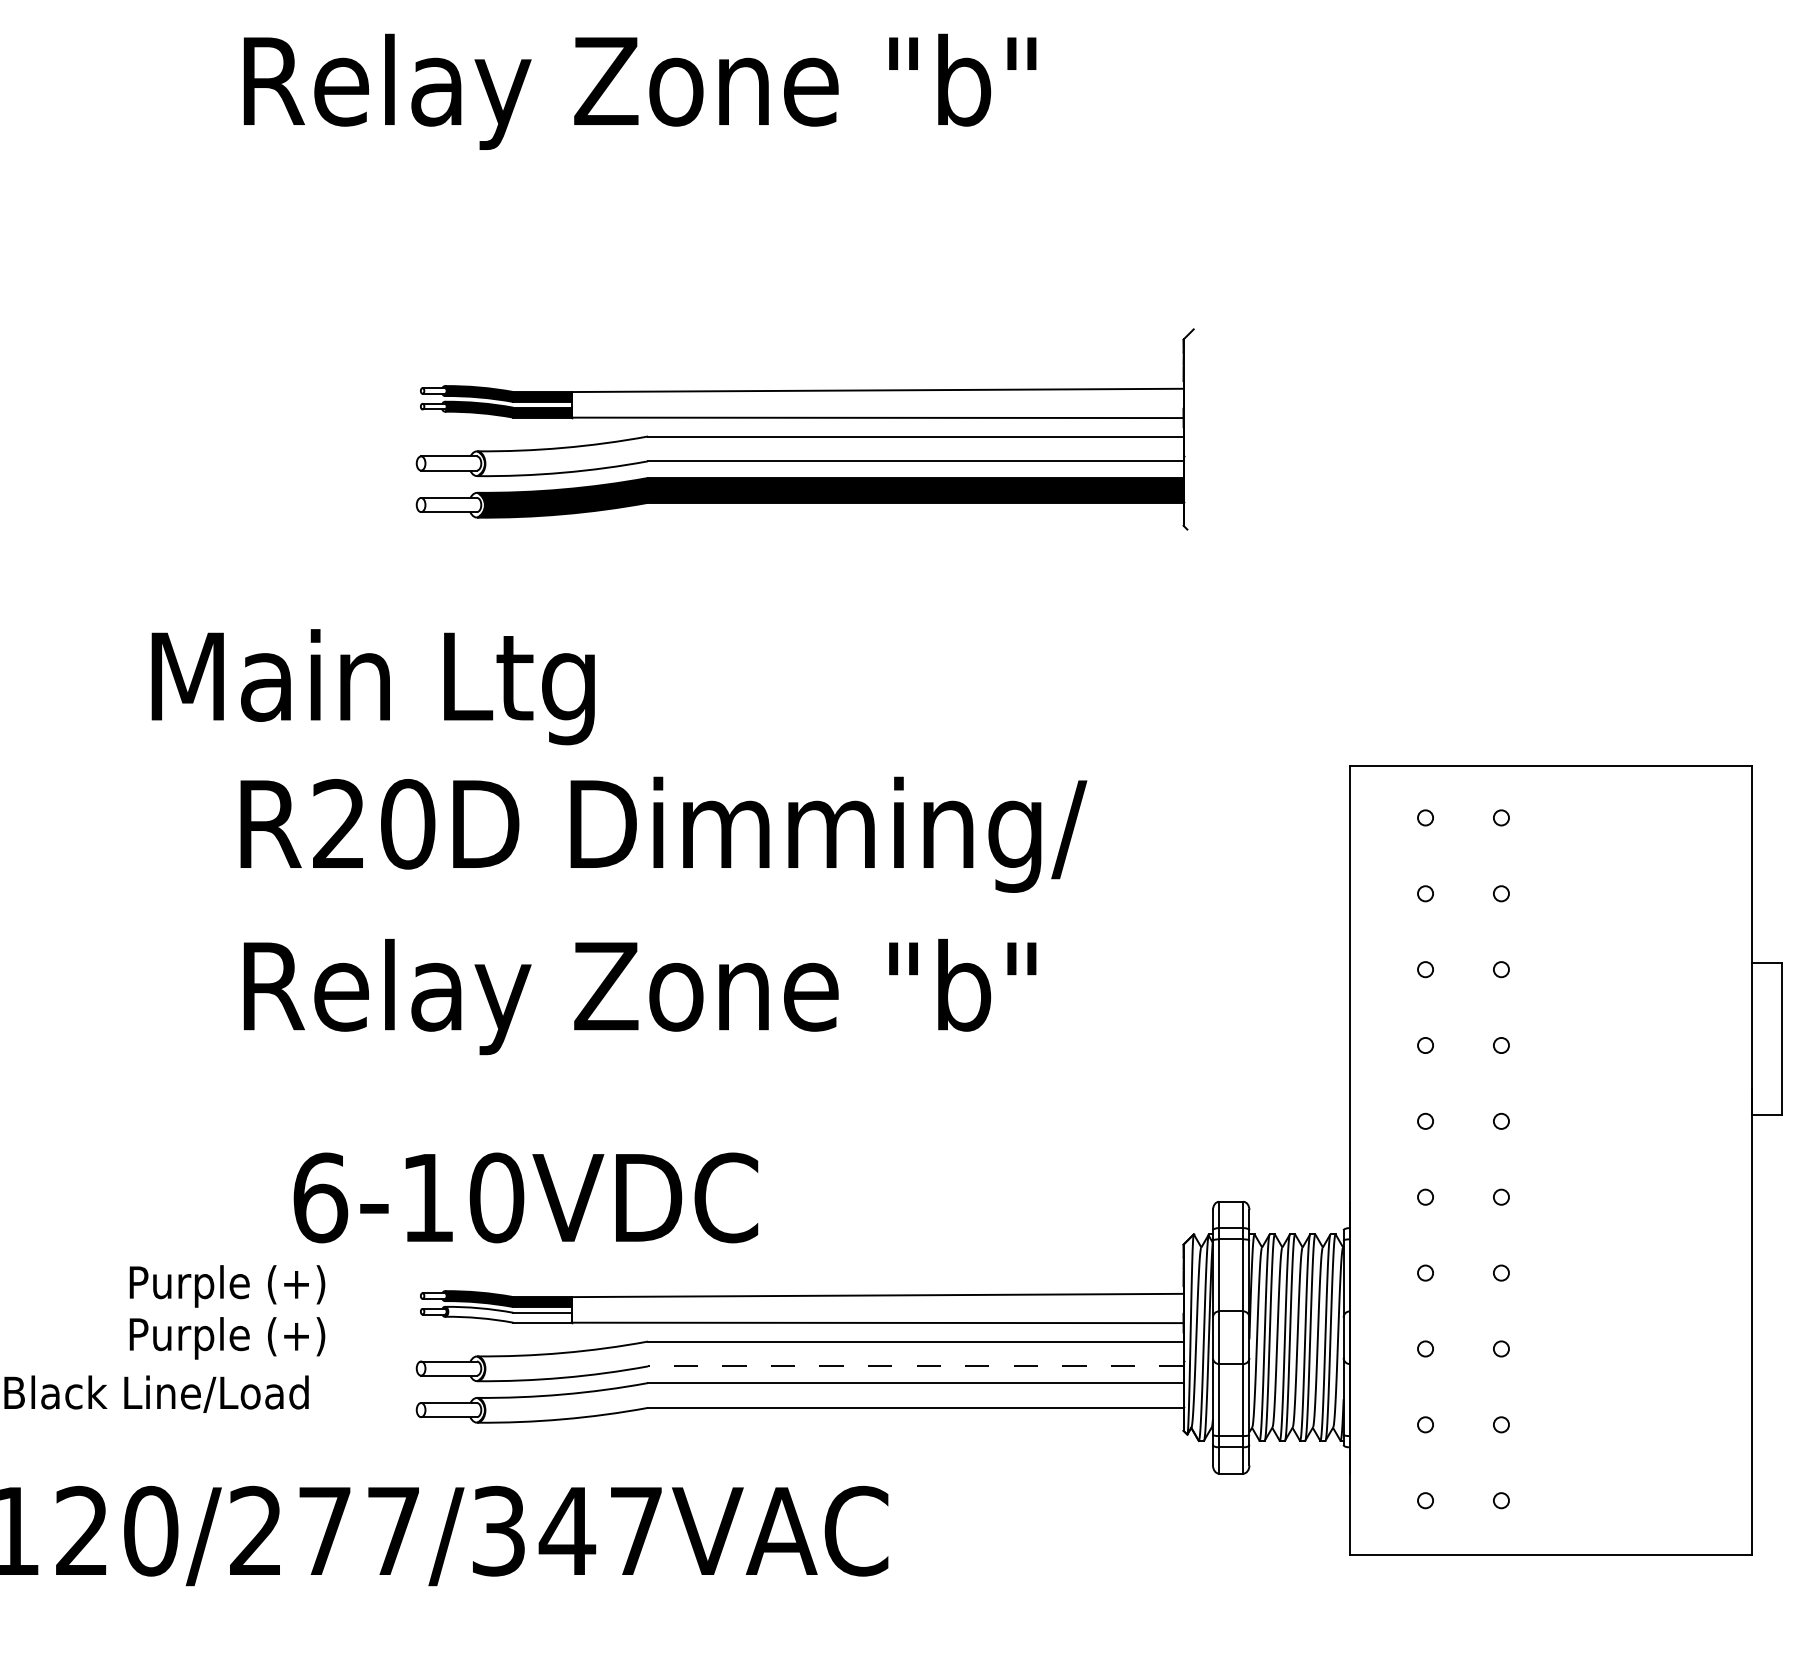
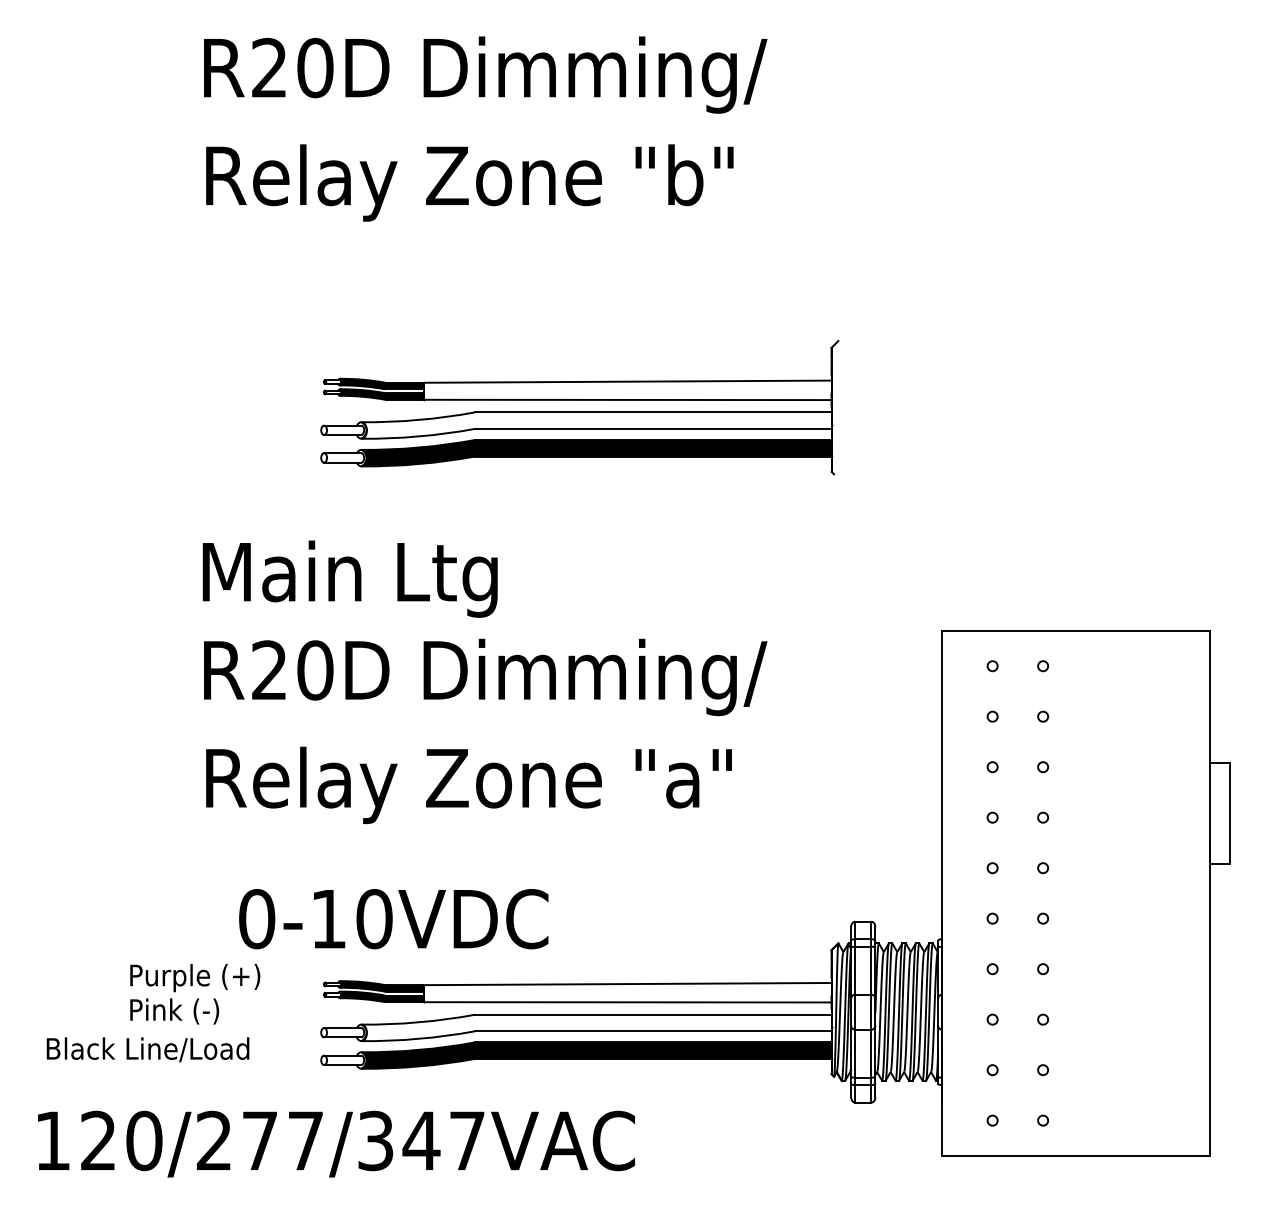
text: (372, 686) -> (349, 578), moved
text: (985, 985) -> (699, 777), Relay Zone "b" -> Relay Zone "a"
text: (321, 1198) -> (257, 919), 6-10VDC -> 0-10VDC
fill: (508, 1314) -> (382, 996), added
text: (238, 1338) -> (202, 1012), Purple (+) -> Pink (-)
line: (914, 1366) -> (652, 1031), dashed -> solid
fill: (830, 1402) -> (596, 1055), added

